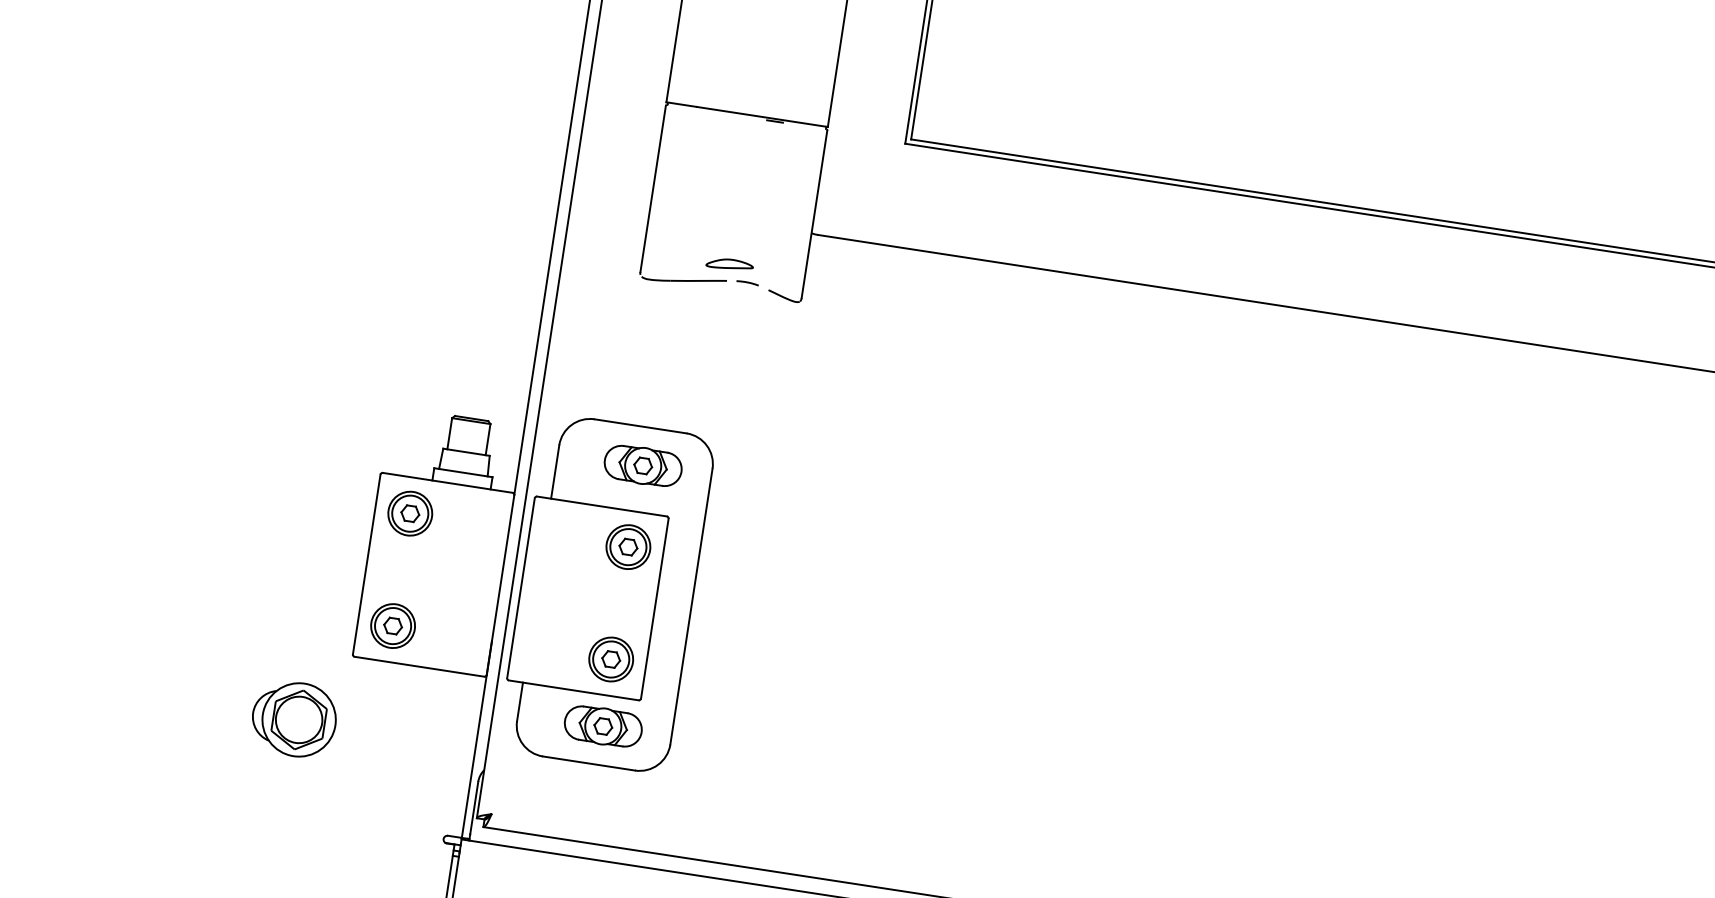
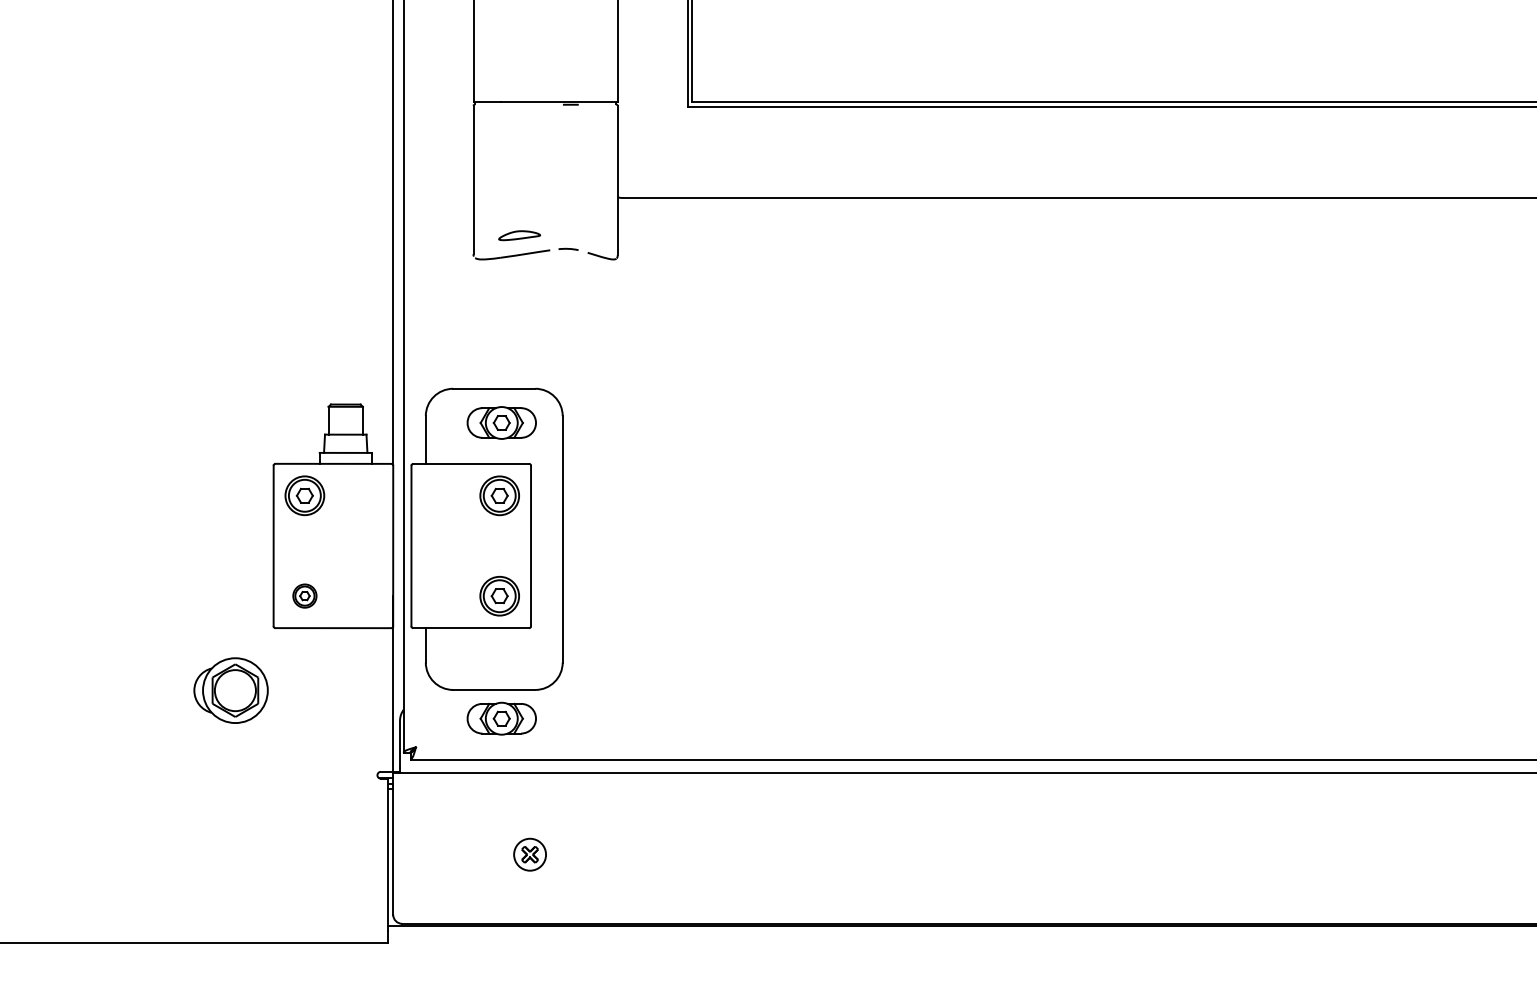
part: (729, 264) -> (519, 235), moved
part: (392, 625) -> (304, 595), size x0.6
part: (603, 726) -> (501, 718), moved

